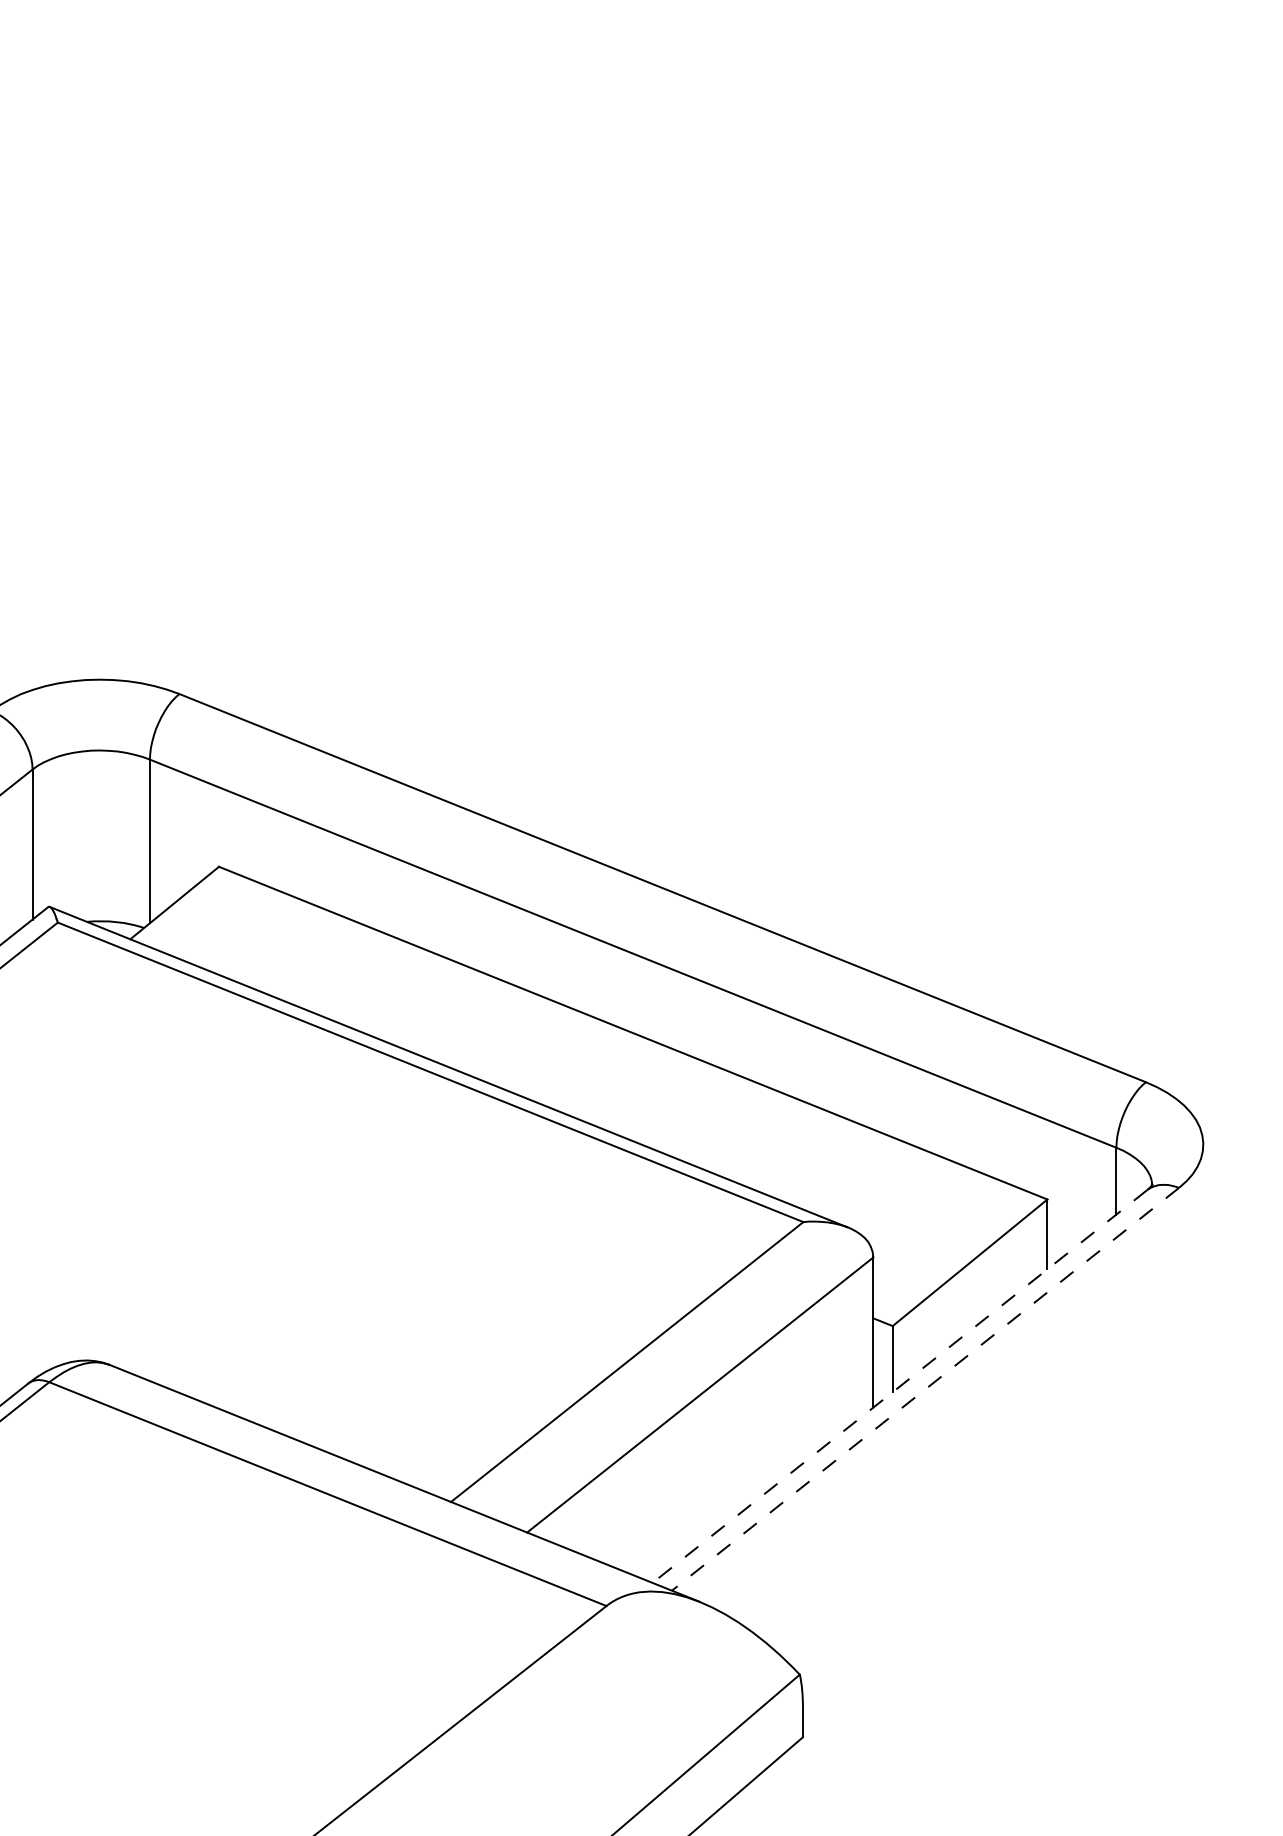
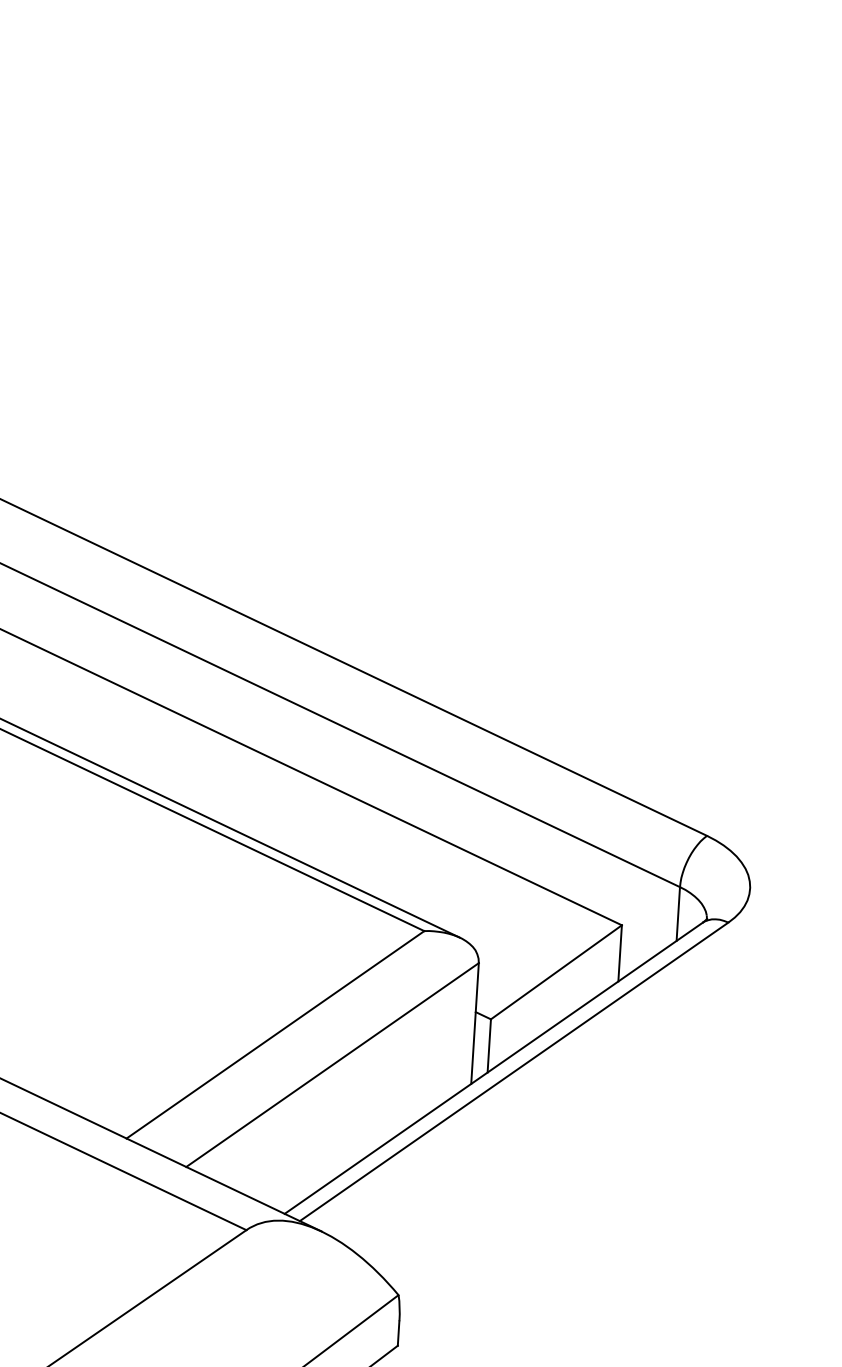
line: (899, 1386) -> (493, 1068), dashed -> solid
line: (925, 1389) -> (514, 1072), dashed -> solid

